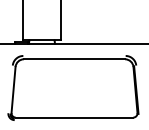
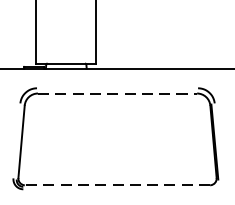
line: (74, 59) -> (117, 93), solid -> dashed
line: (74, 117) -> (117, 185), solid -> dashed

